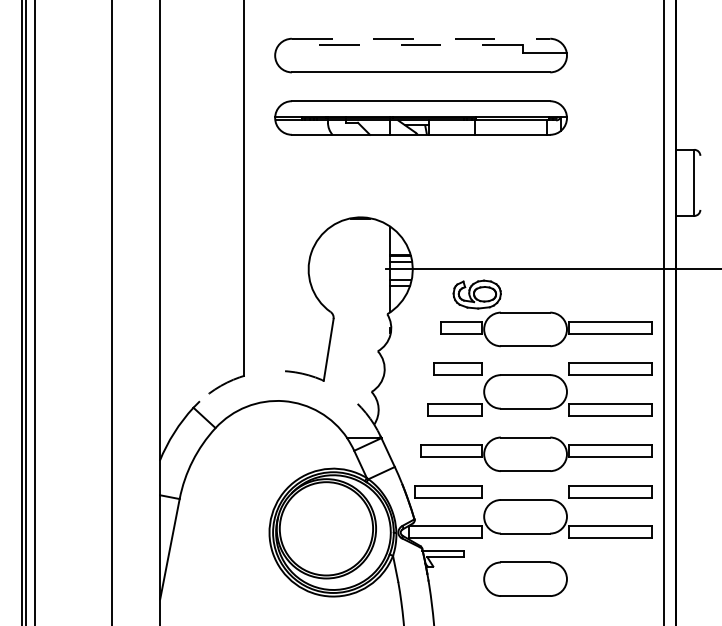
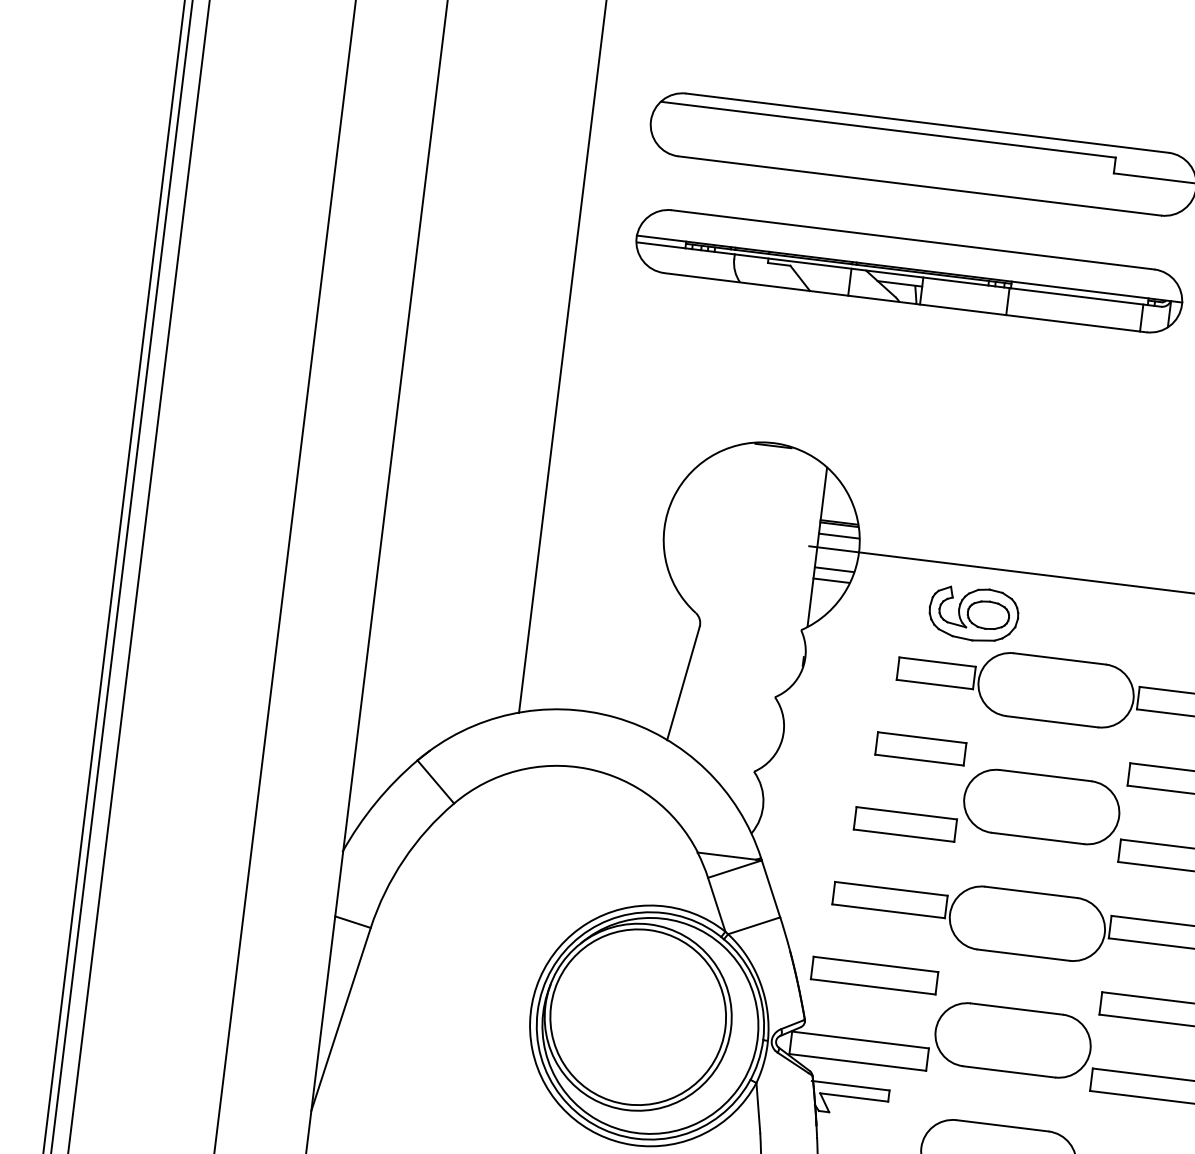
line: (421, 38) -> (928, 122), dashed -> solid
line: (400, 44) -> (887, 129), dashed -> solid
arc: (295, 372) -> (616, 718), dashed -> solid

